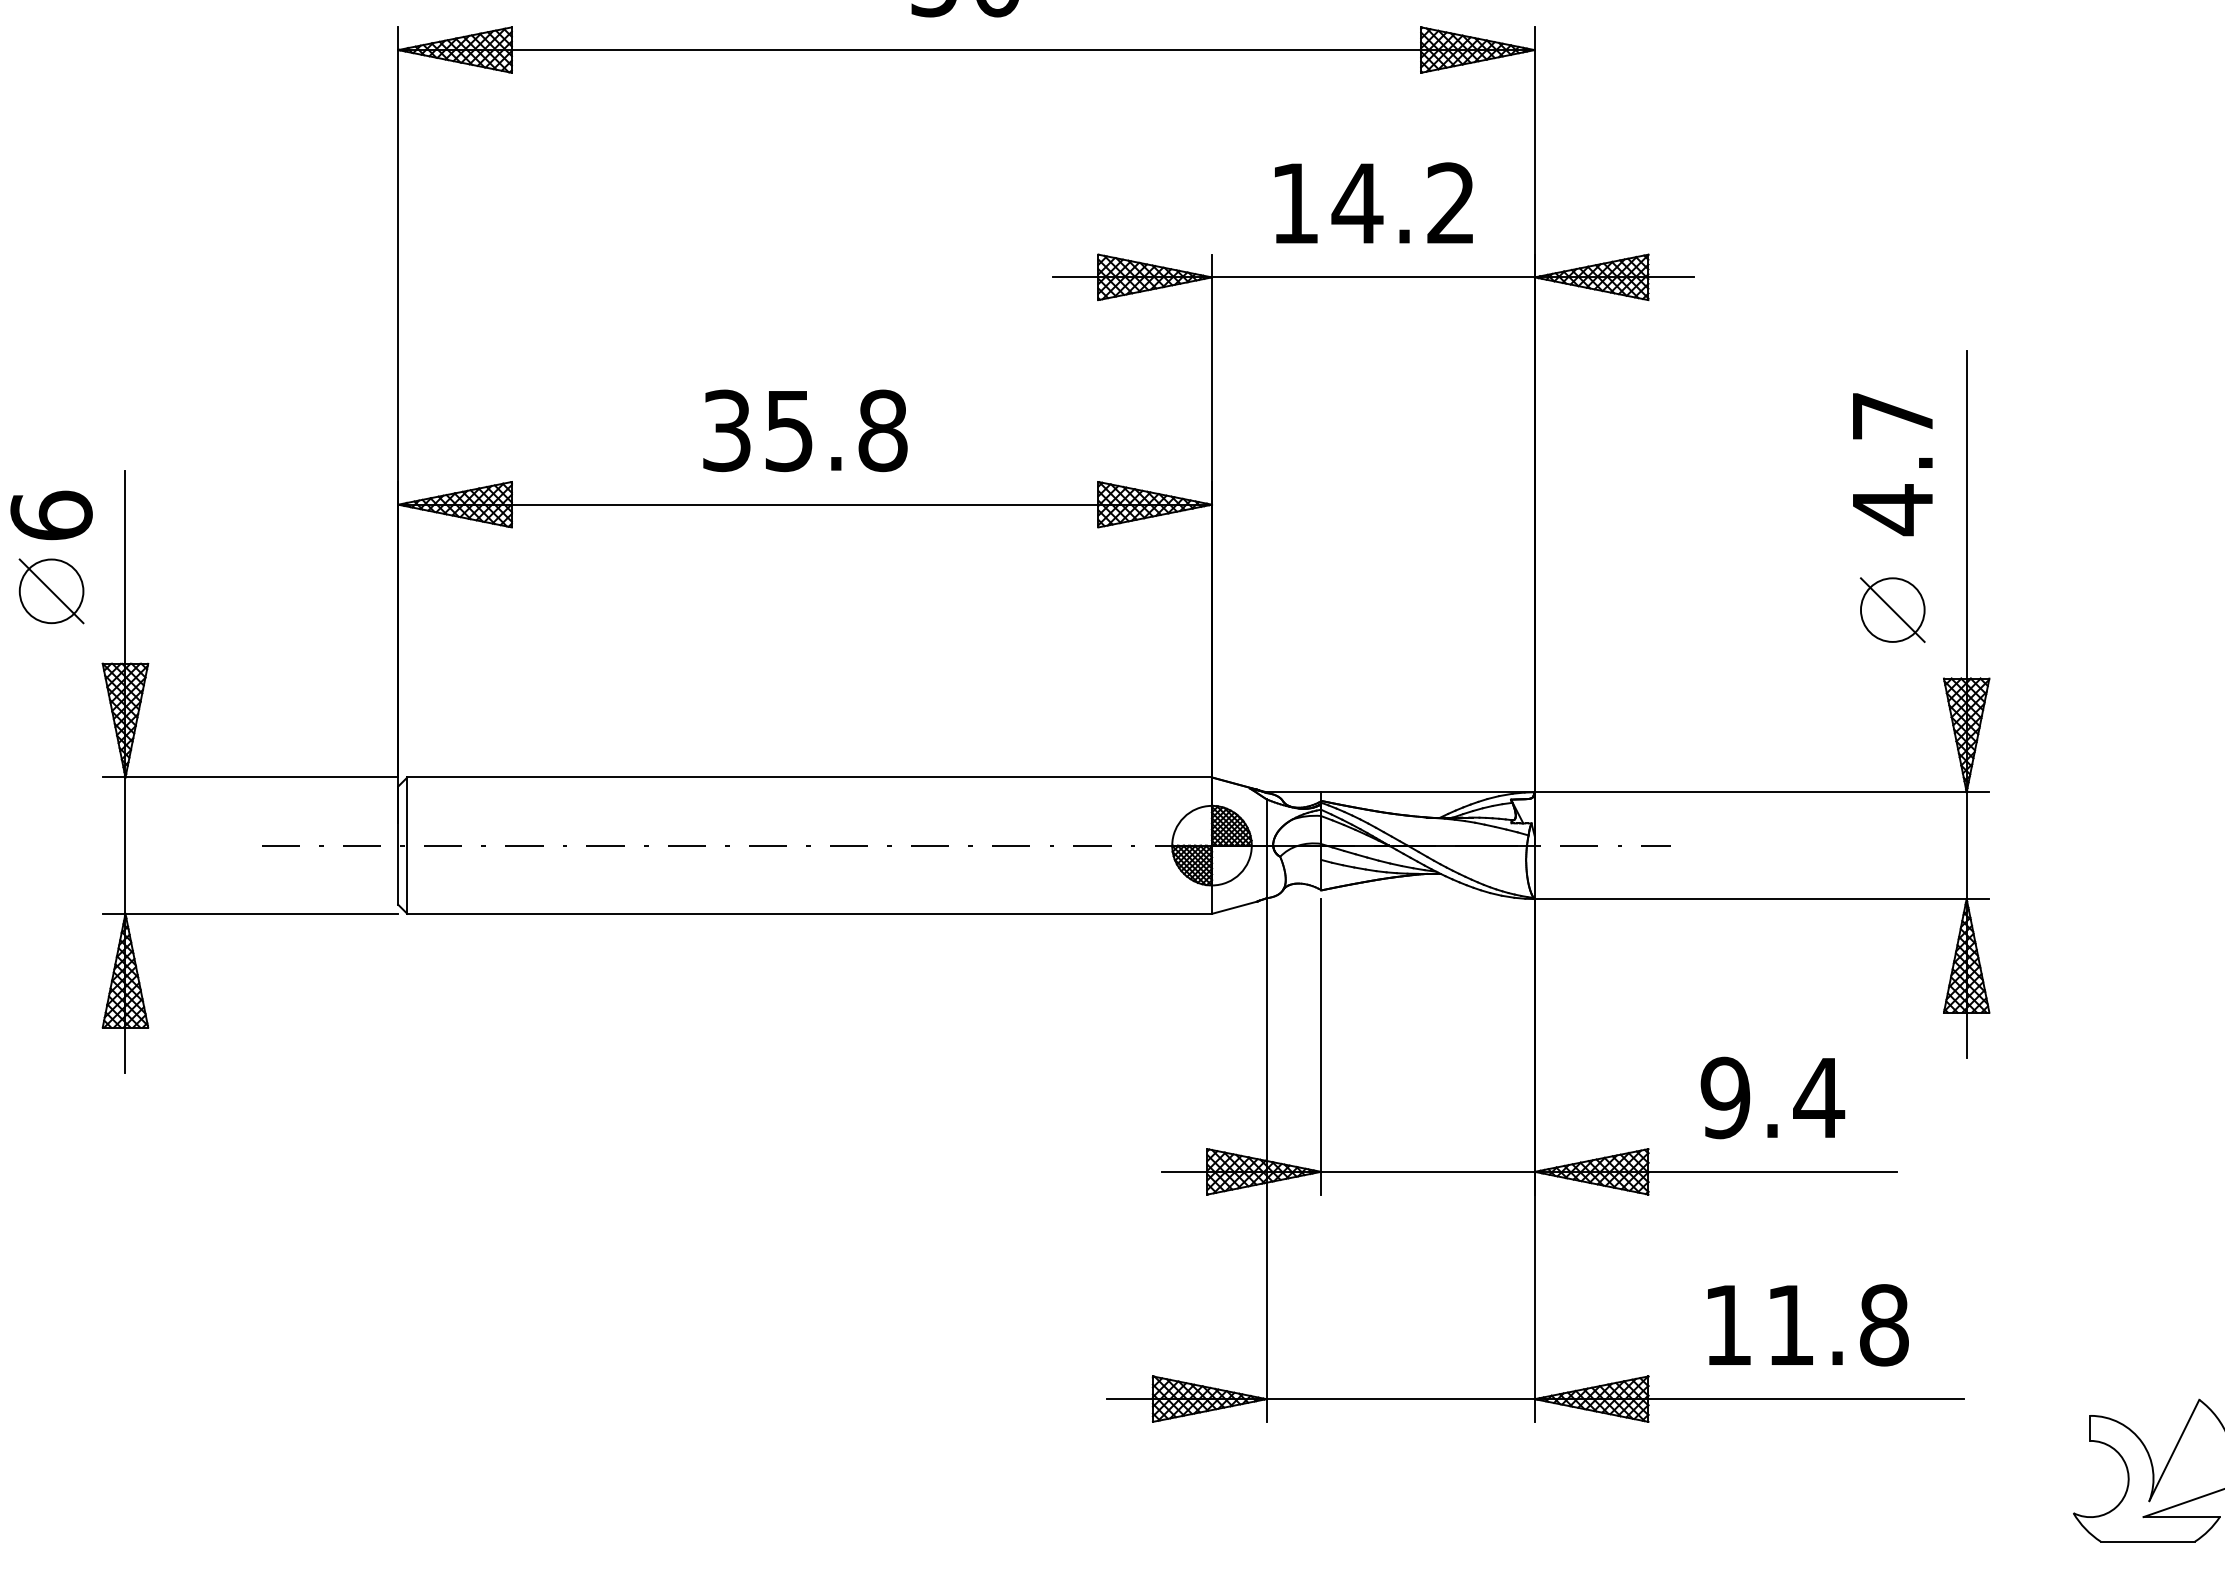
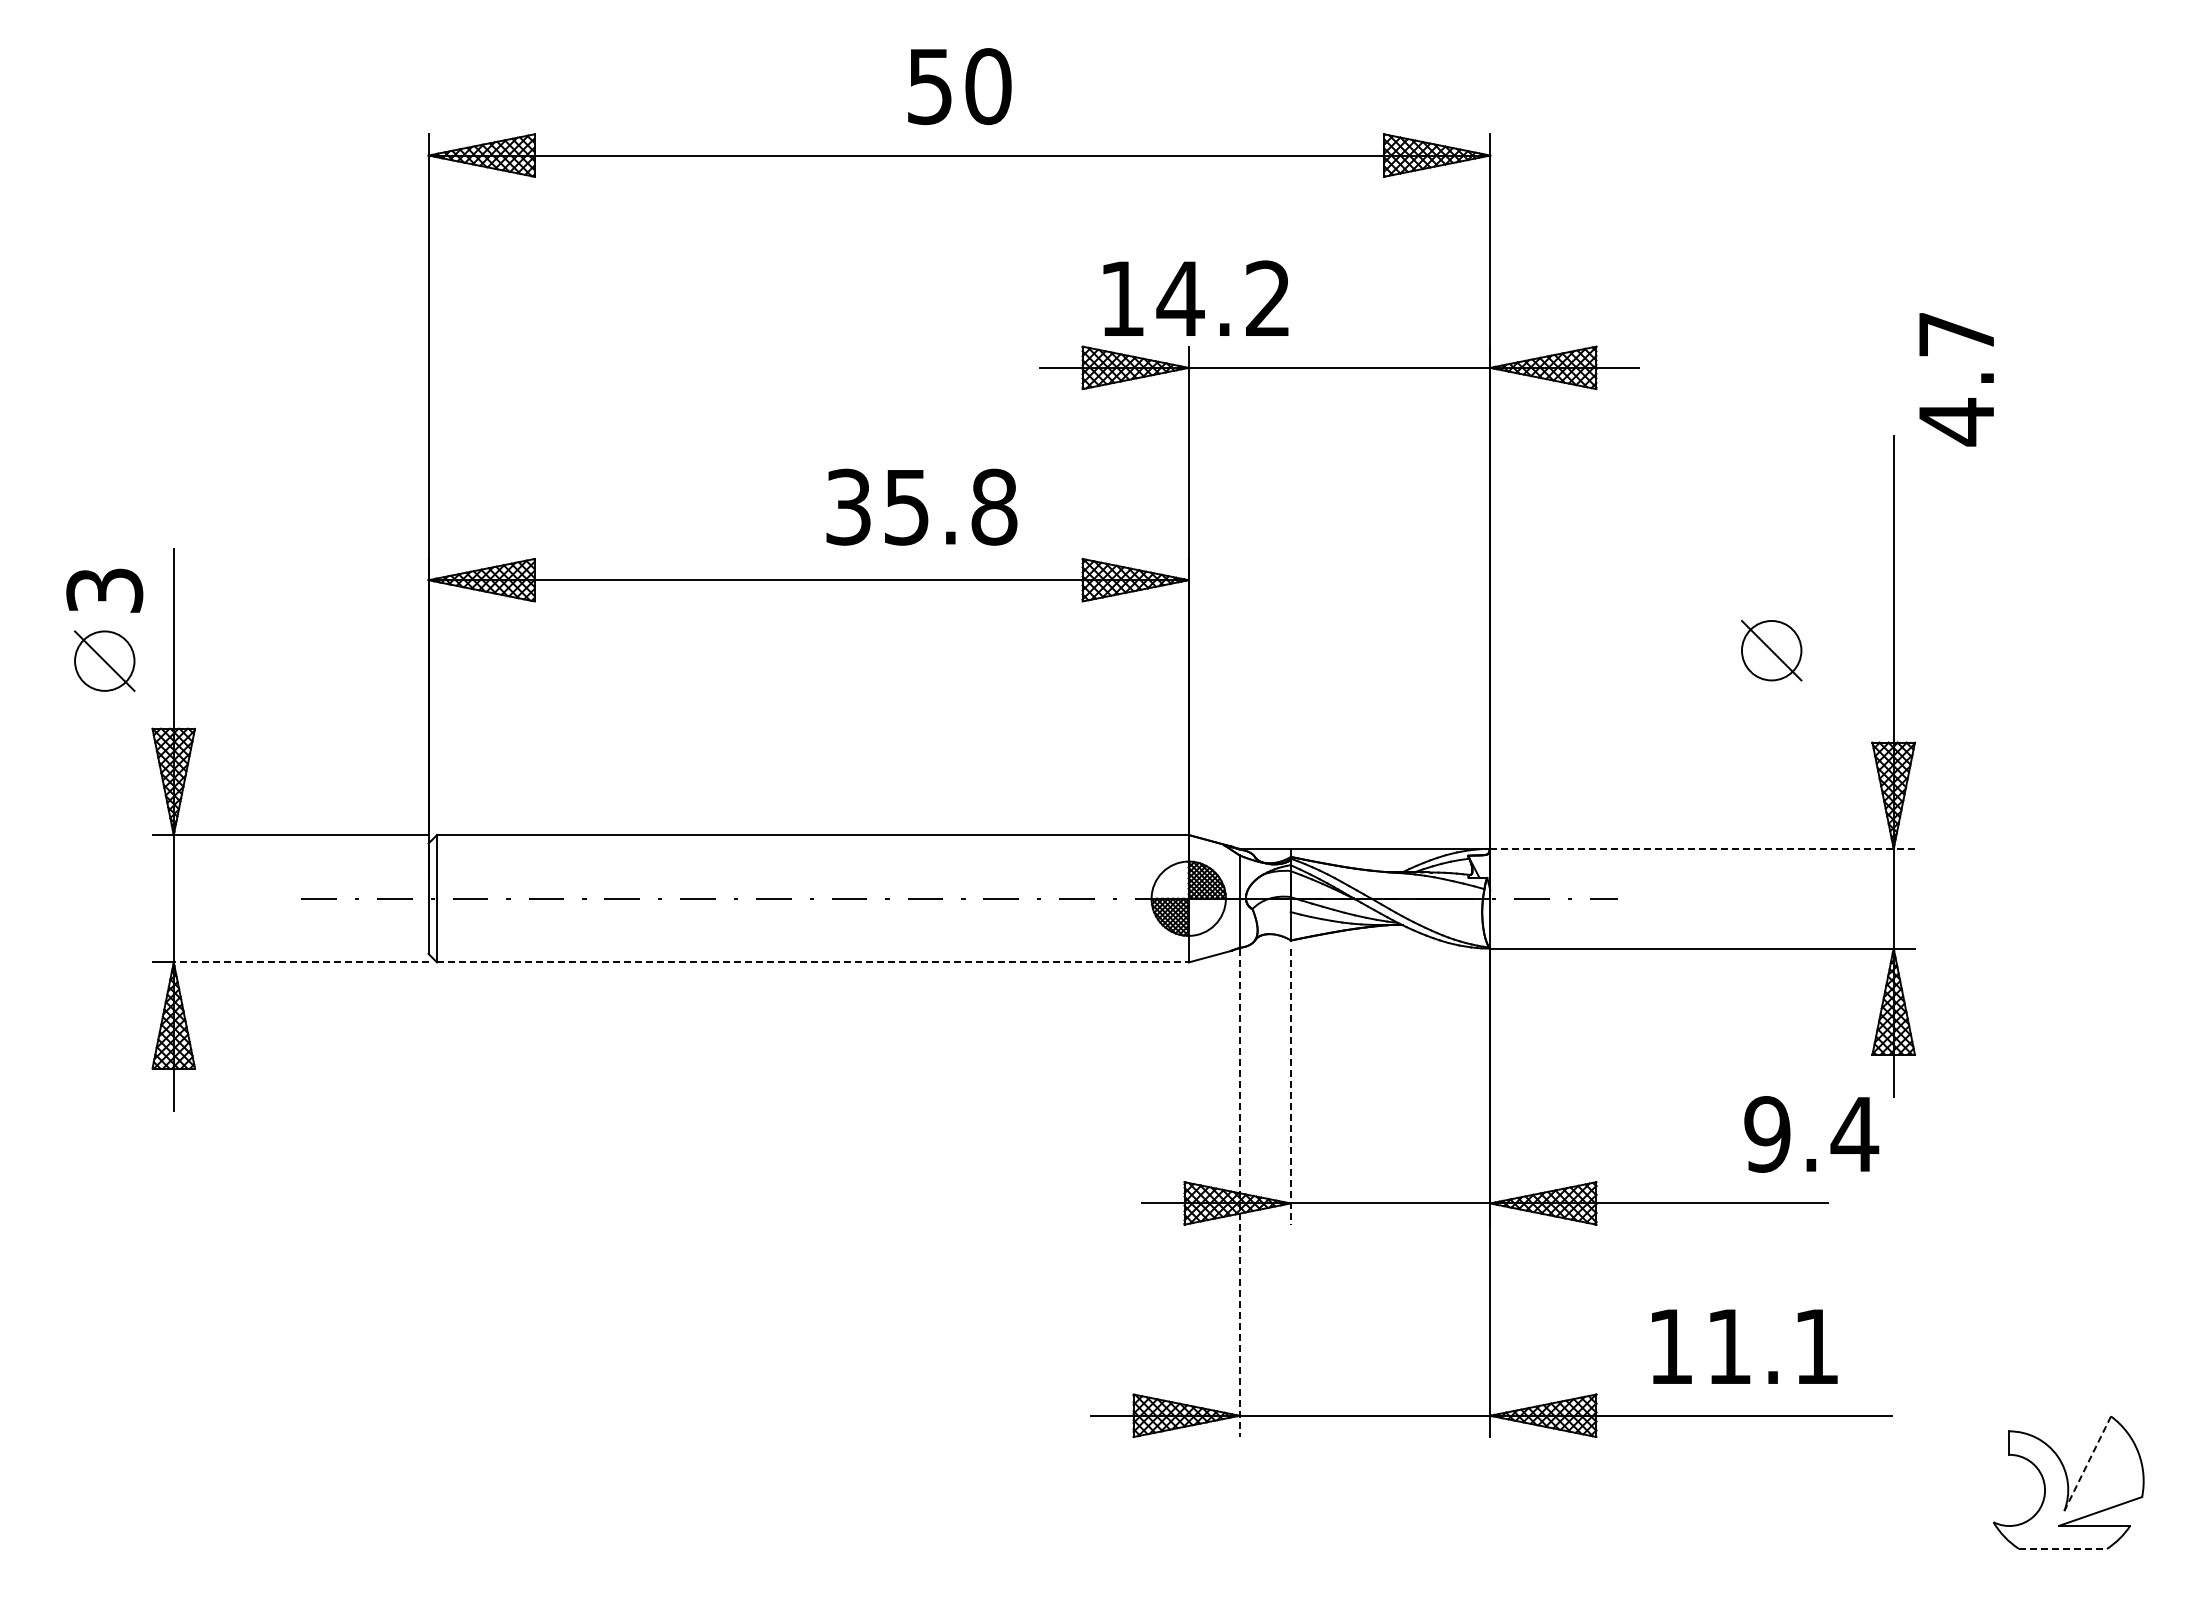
text: (1373, 202) -> (1195, 297), moved
text: (804, 430) -> (921, 506), moved
text: (1892, 464) -> (1956, 379), moved
text: (51, 515) -> (104, 590), 6 -> 3
part: (1892, 609) -> (1771, 650), moved
line: (1761, 791) -> (1702, 848), solid -> dashed
line: (261, 913) -> (300, 962), solid -> dashed
line: (809, 913) -> (812, 962), solid -> dashed
line: (1320, 1047) -> (1290, 1087), solid -> dashed
text: (1772, 1098) -> (1811, 1134), moved
line: (1266, 1161) -> (1239, 1193), solid -> dashed
text: (1884, 1324) -> (1816, 1346), 11.8 -> 11.1
line: (2174, 1450) -> (2087, 1463), solid -> dashed
line: (2148, 1541) -> (2063, 1548), solid -> dashed

